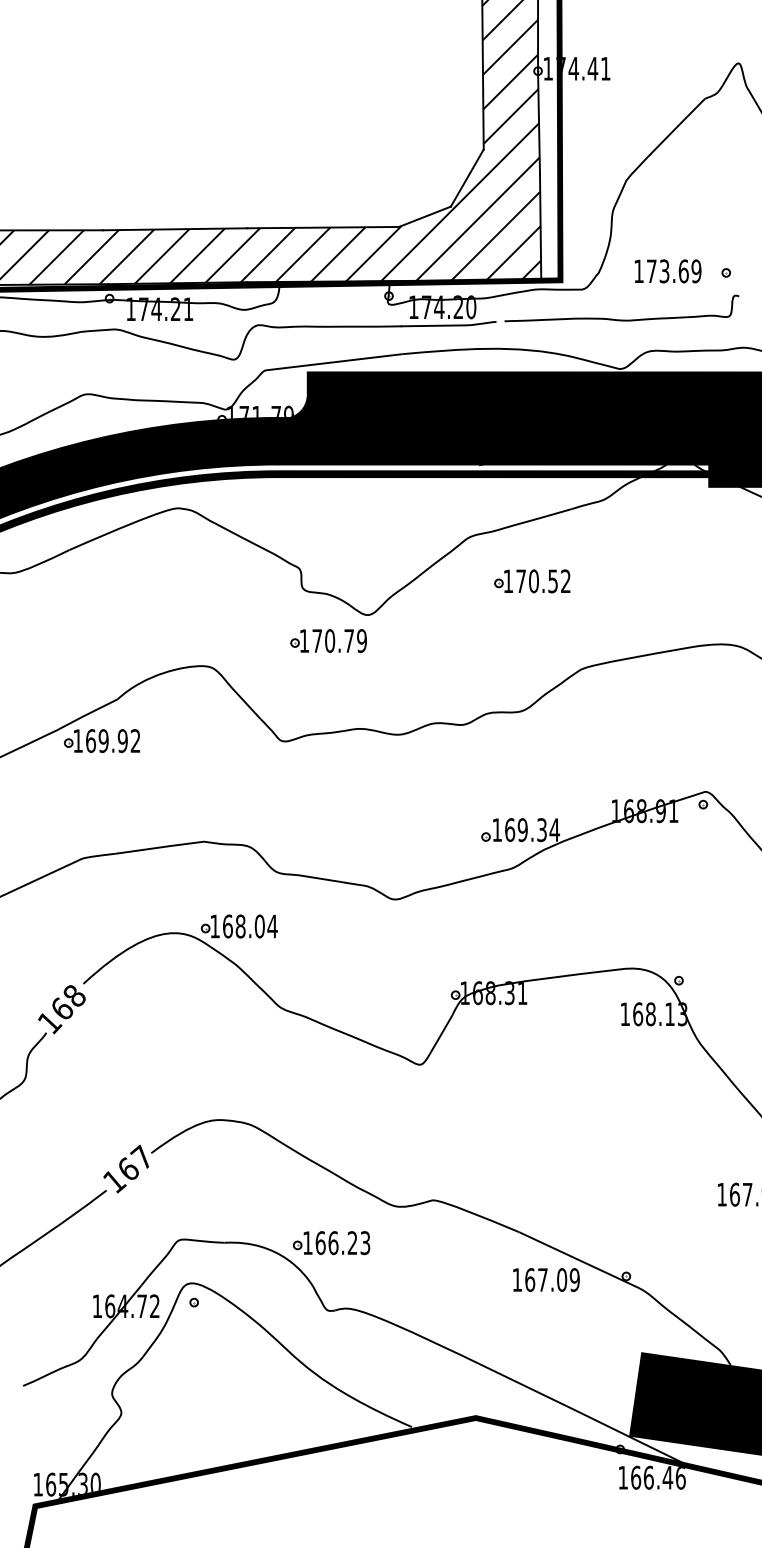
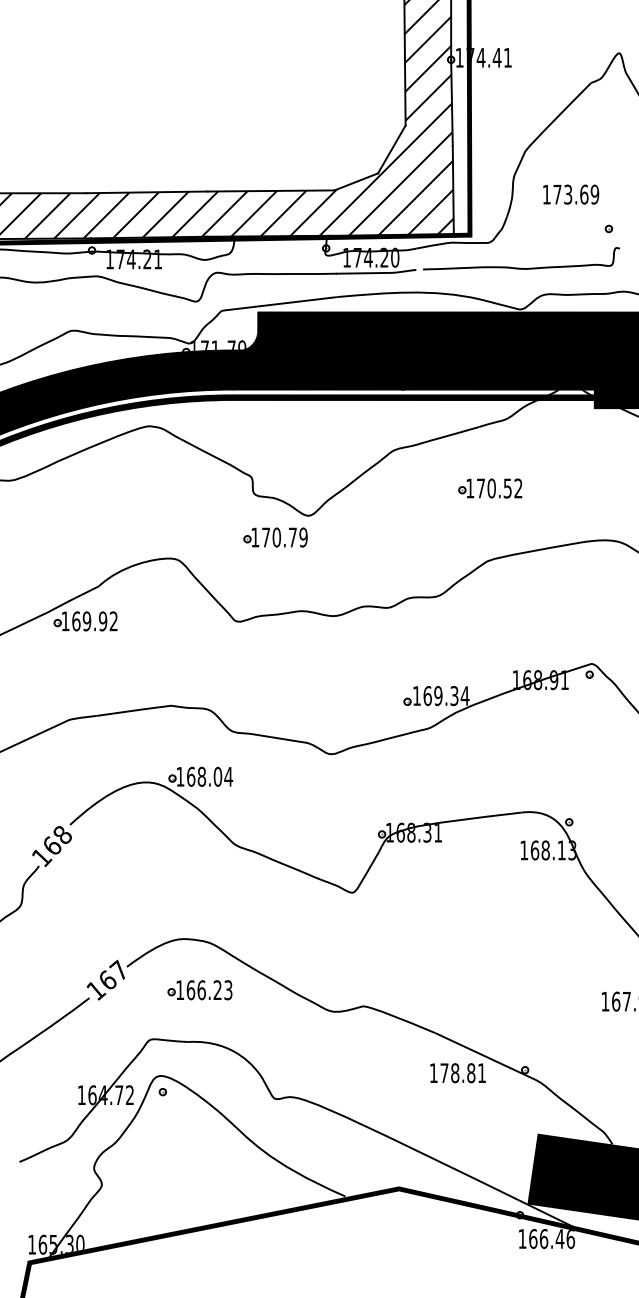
text: (668, 271) -> (571, 194), moved
part: (532, 581) -> (490, 488), moved
part: (330, 1243) -> (199, 990), moved
text: (552, 1280) -> (463, 1073), 167.09 -> 178.81

